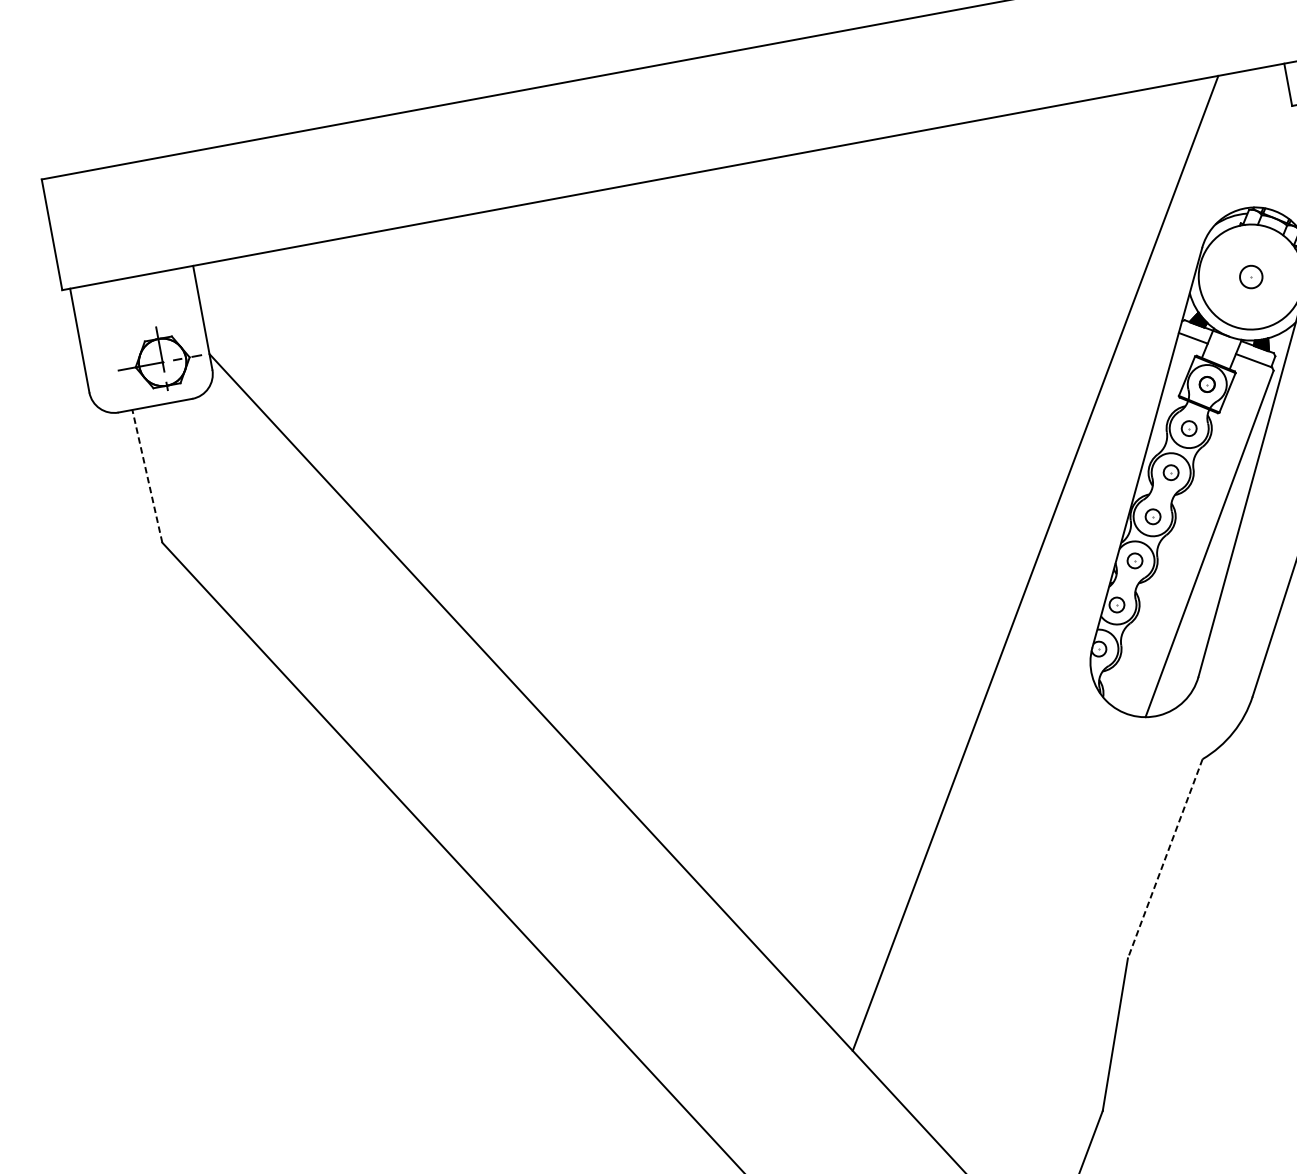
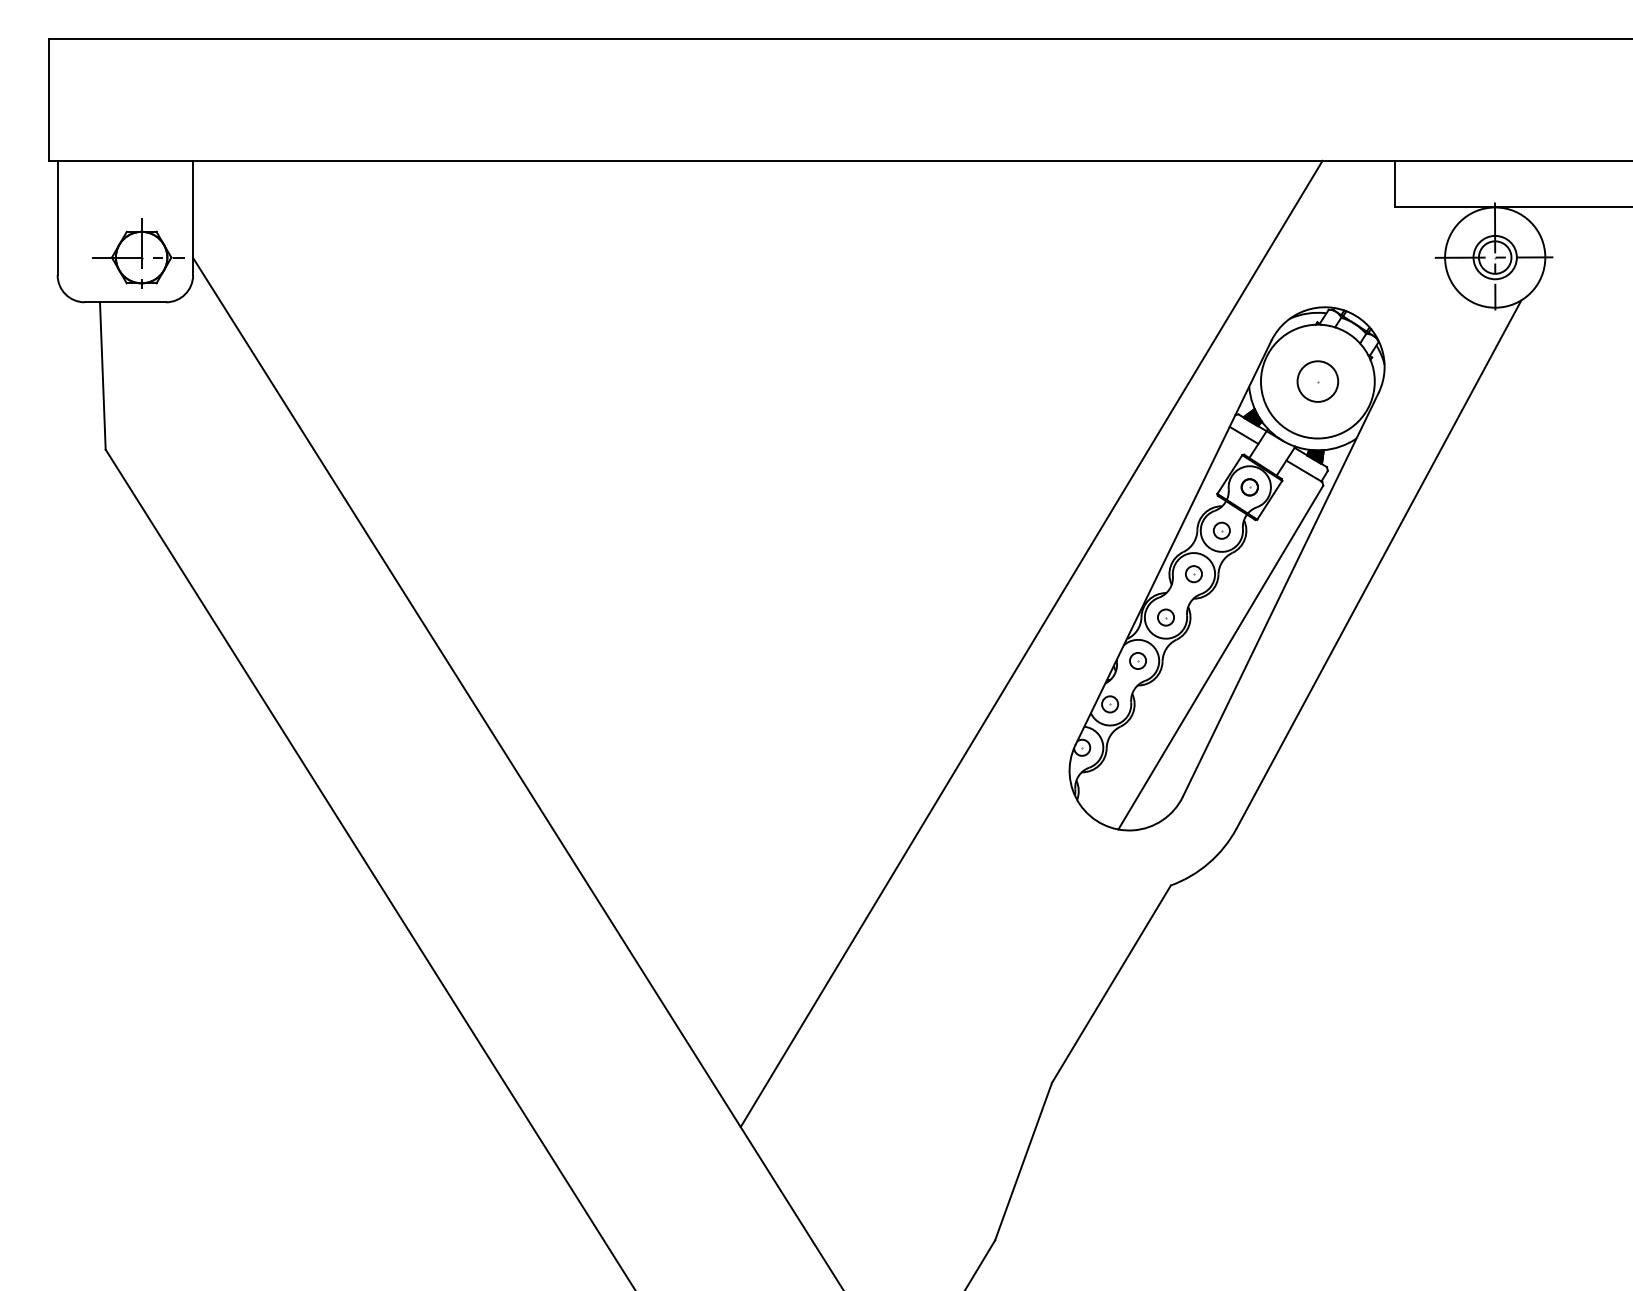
circle: (1250, 277) -> (1317, 381), size x1.67
line: (146, 475) -> (102, 375), dashed -> solid
line: (1165, 859) -> (1111, 984), dashed -> solid

